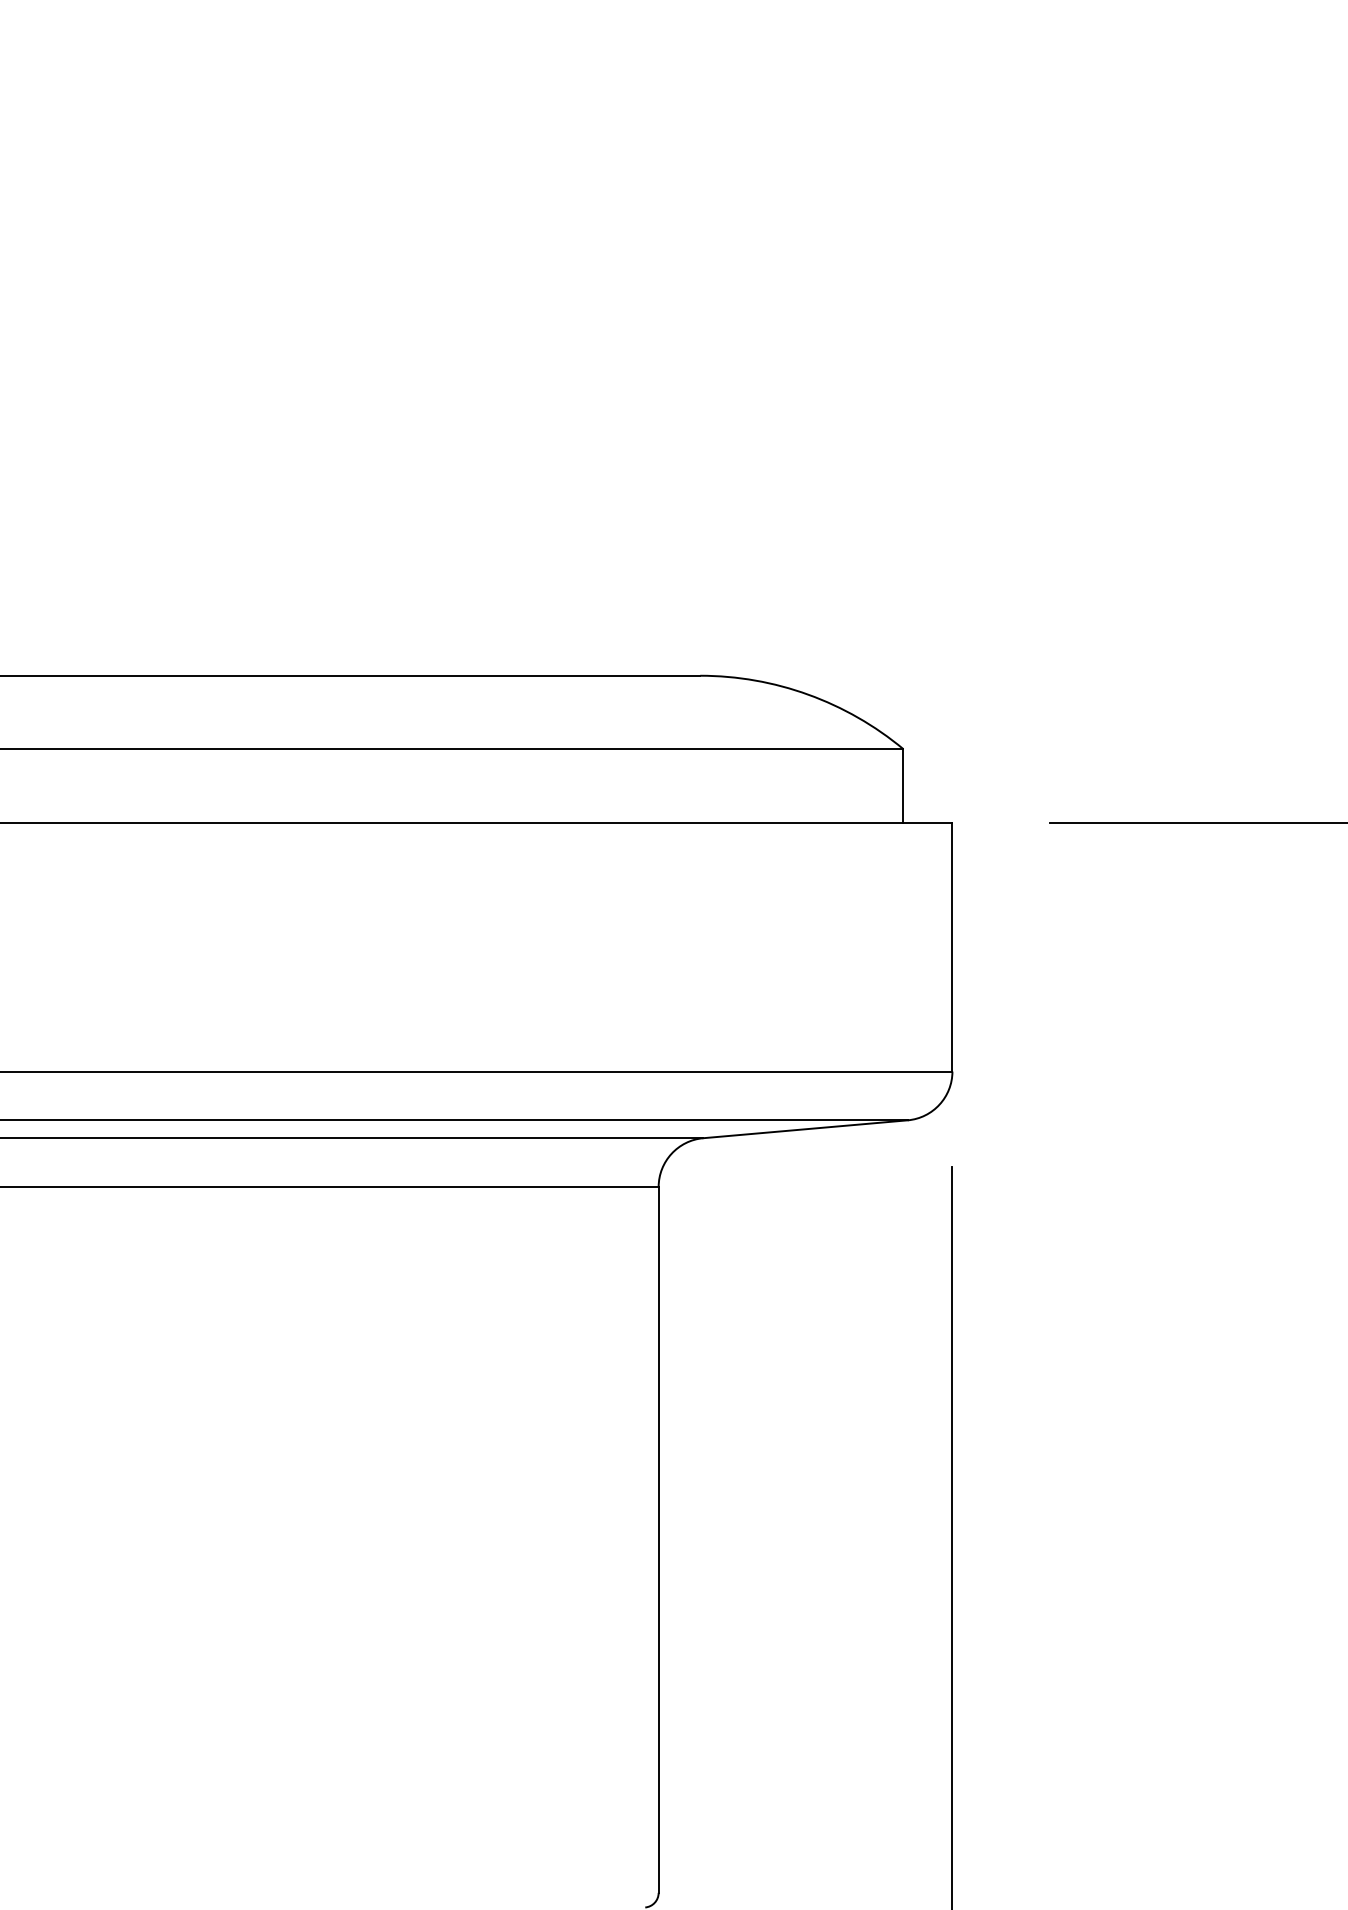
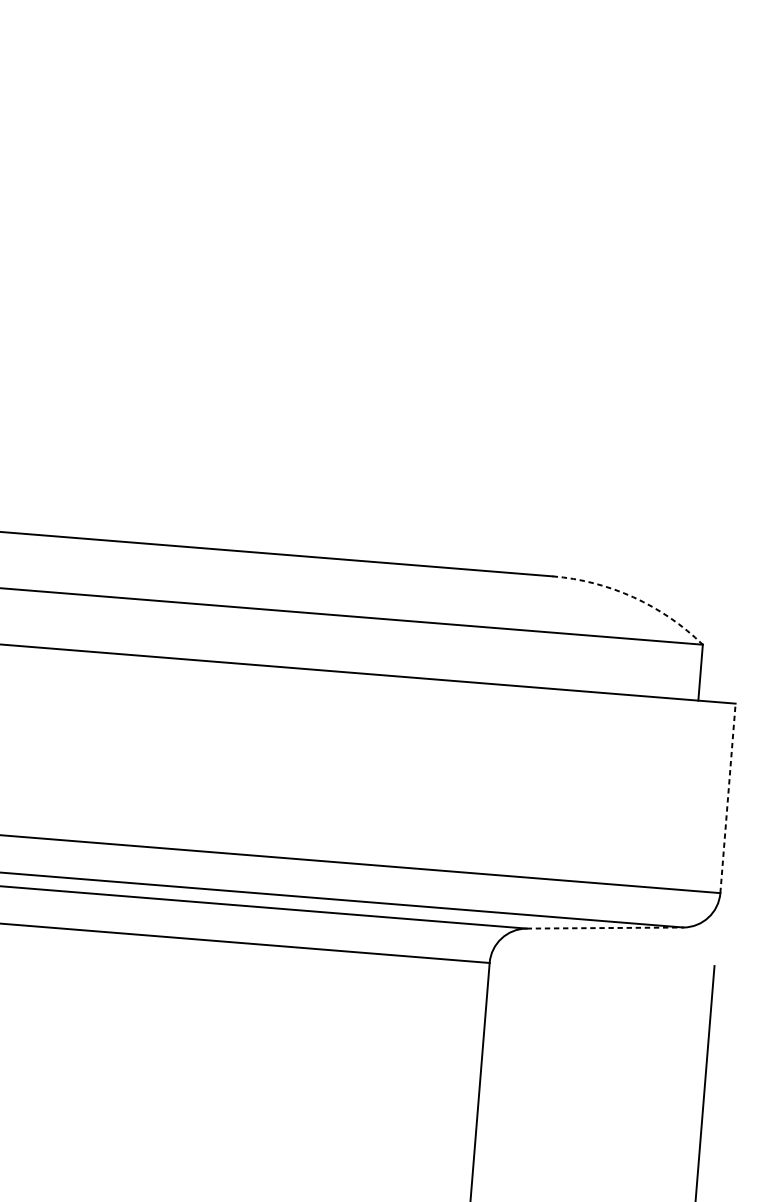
arc: (808, 694) -> (633, 597), solid -> dashed
line: (952, 946) -> (728, 797), solid -> dashed
line: (805, 1129) -> (604, 928), solid -> dashed

